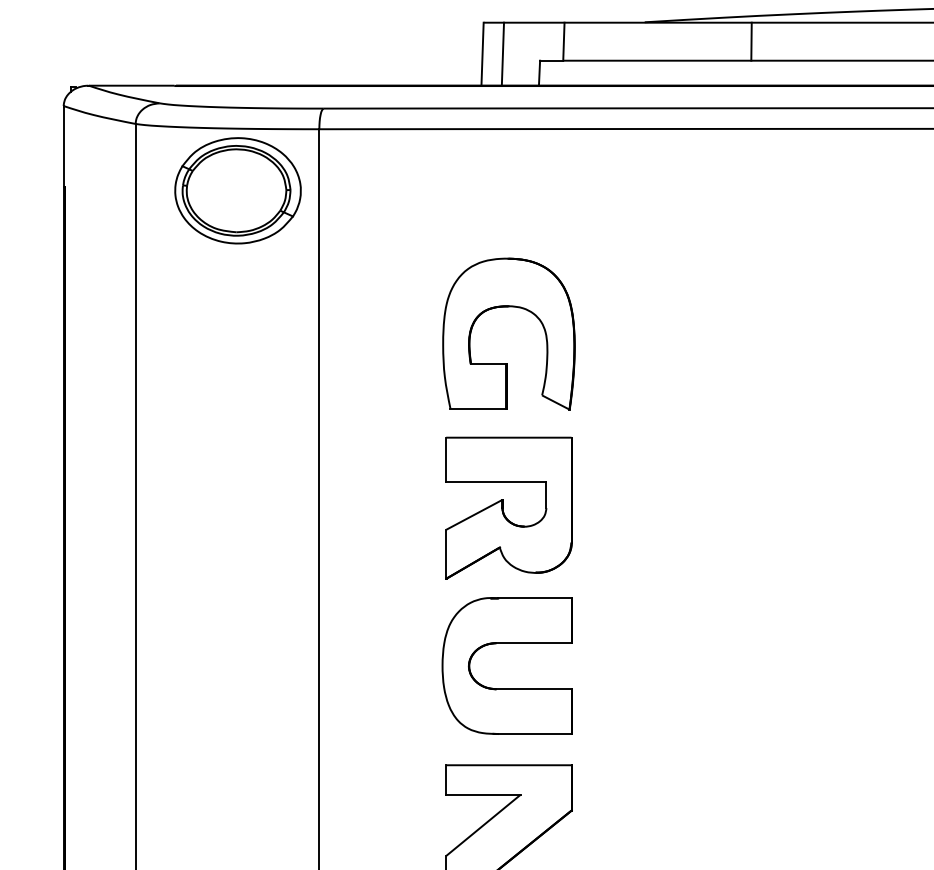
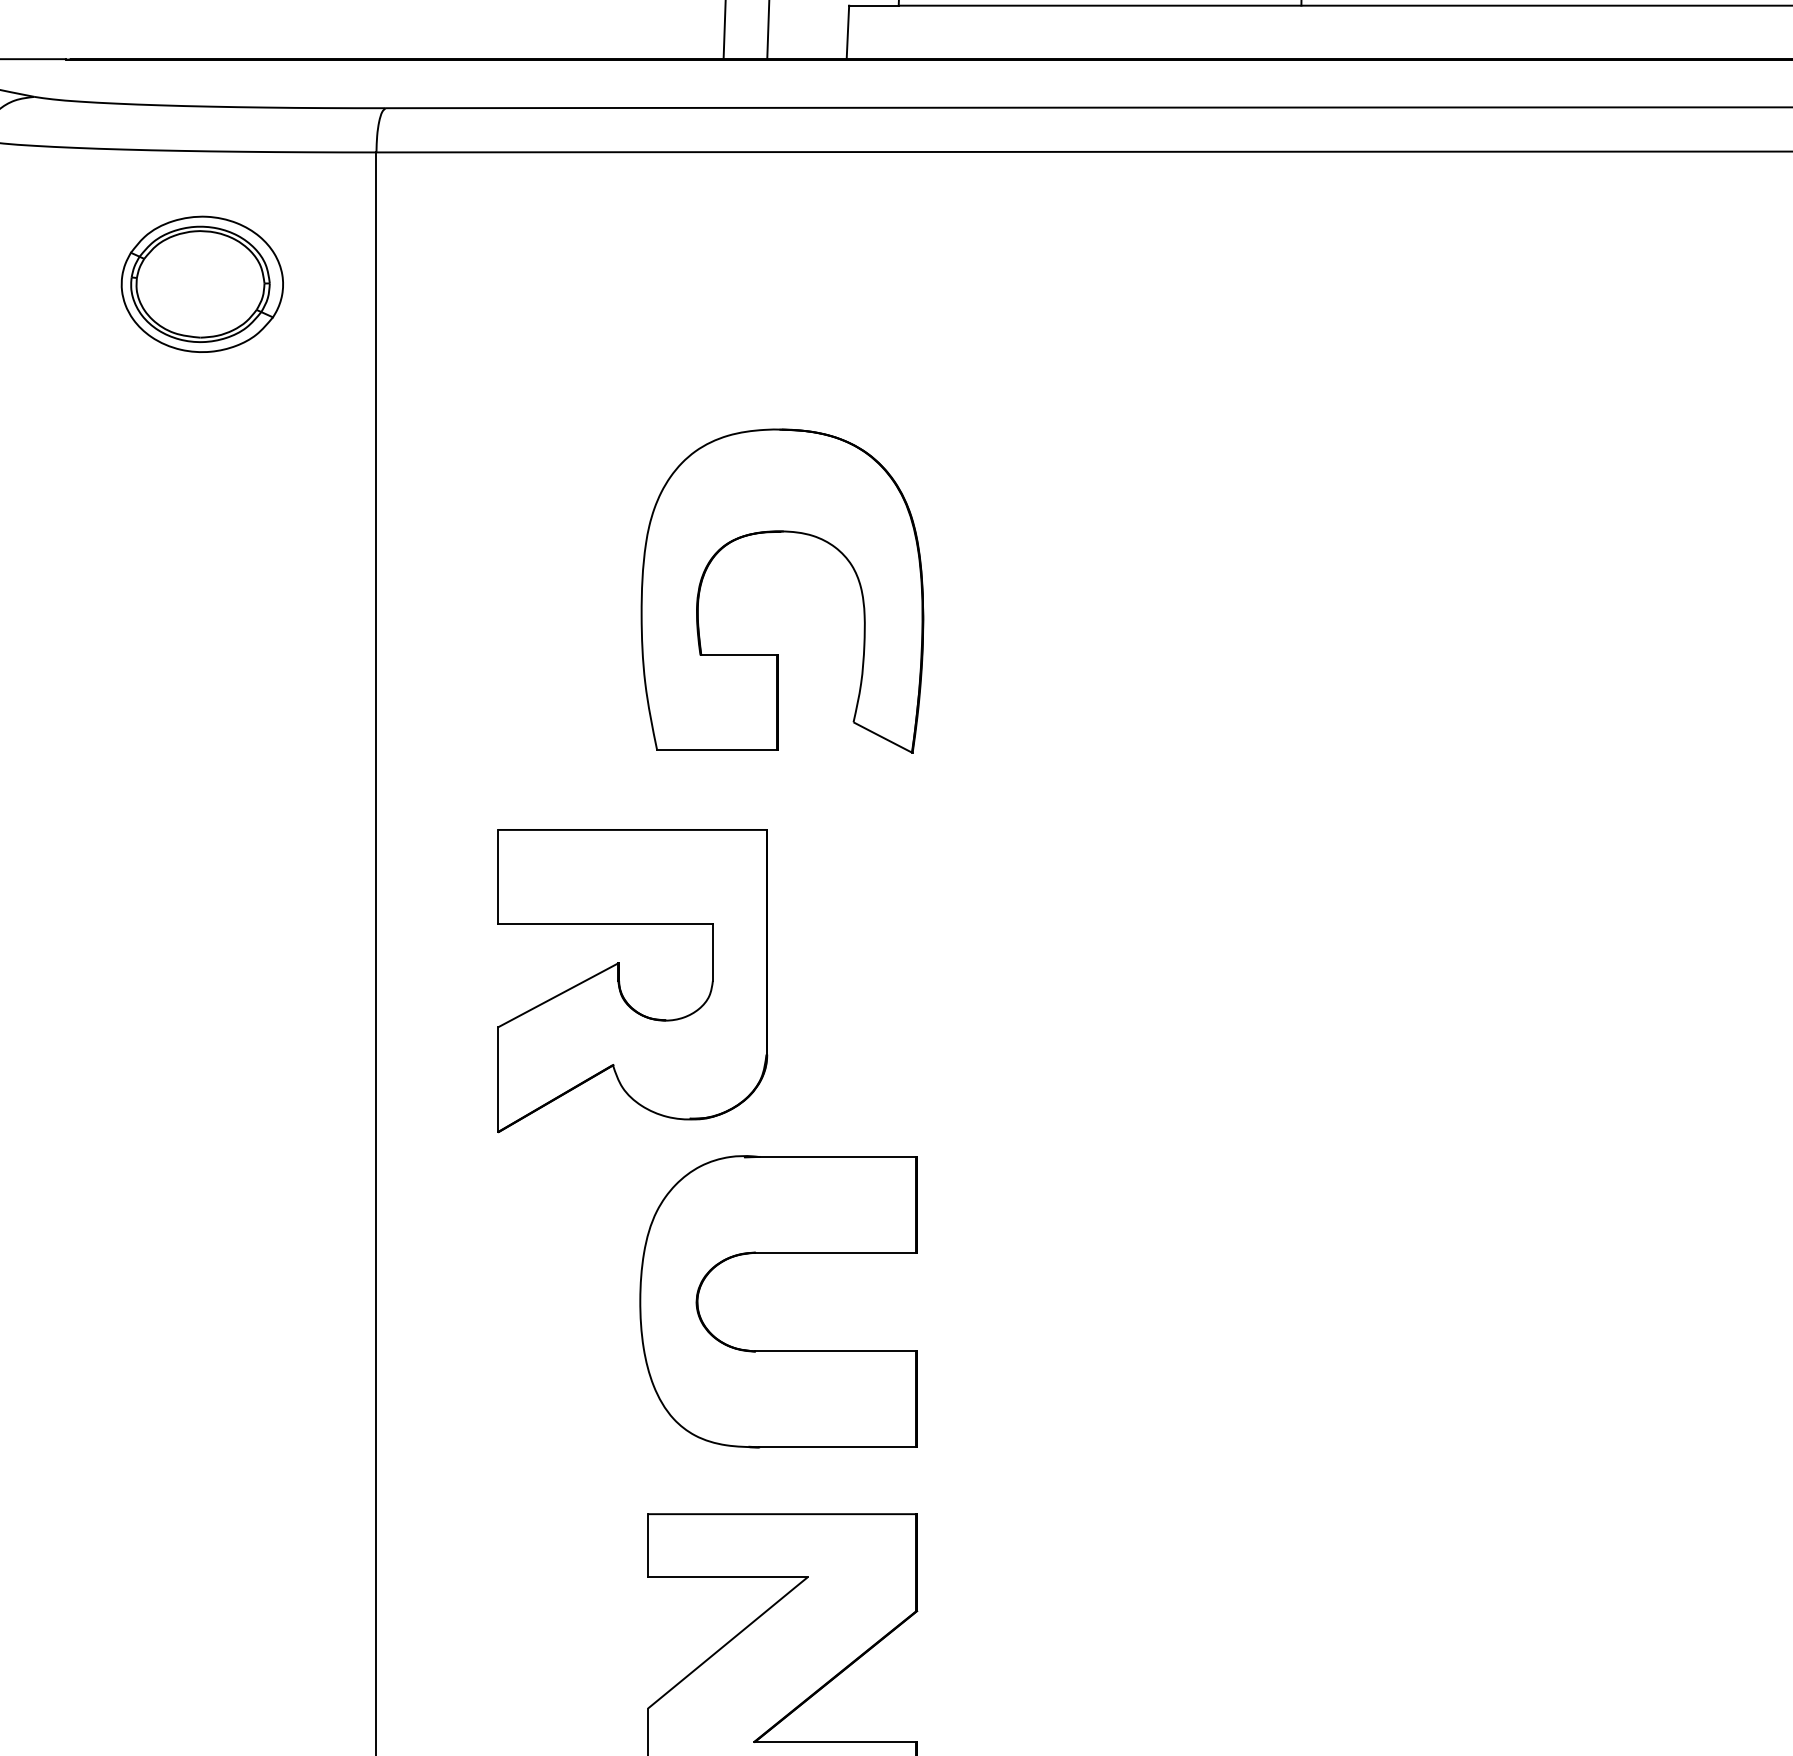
part: (237, 190) -> (201, 283), size x0.6
part: (508, 507) -> (631, 979), moved

